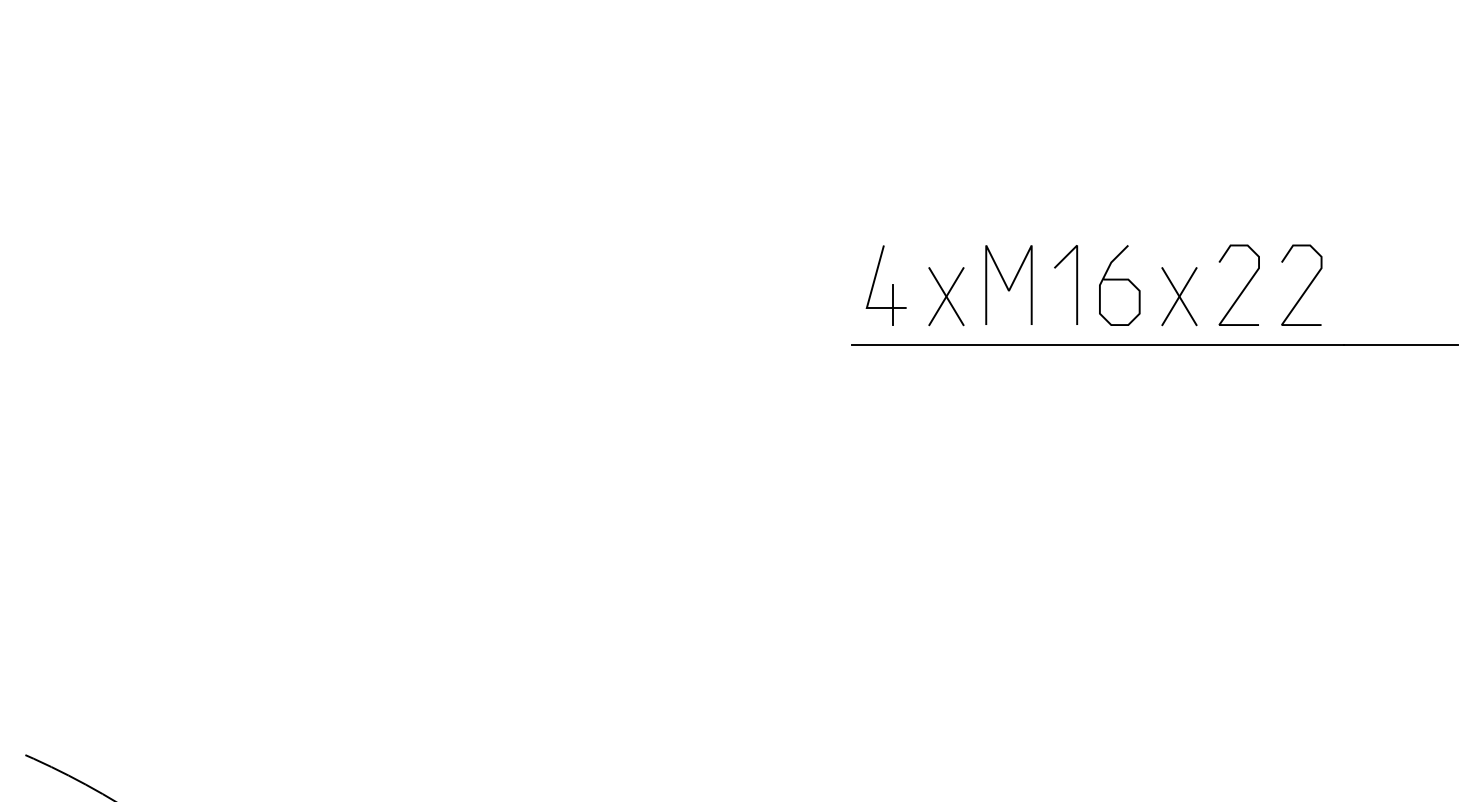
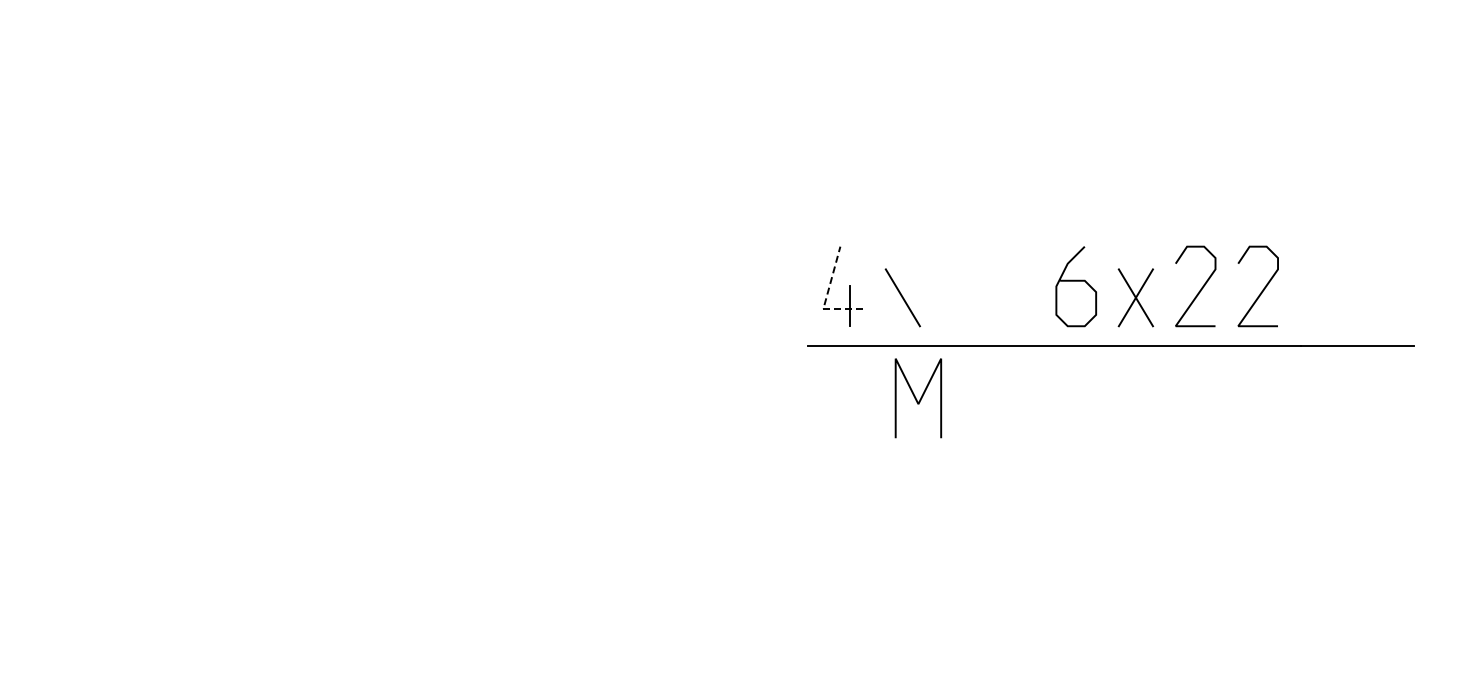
line: (1076, 284) -> (1032, 285), removed
line: (1007, 285) -> (916, 398), moved
line: (870, 296) -> (826, 297), solid -> dashed
line: (946, 296) -> (902, 297), removed

